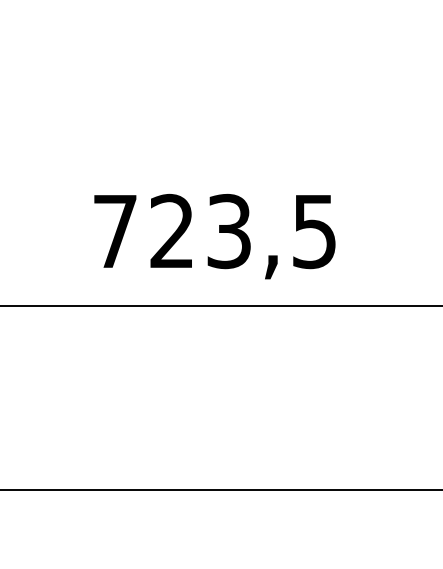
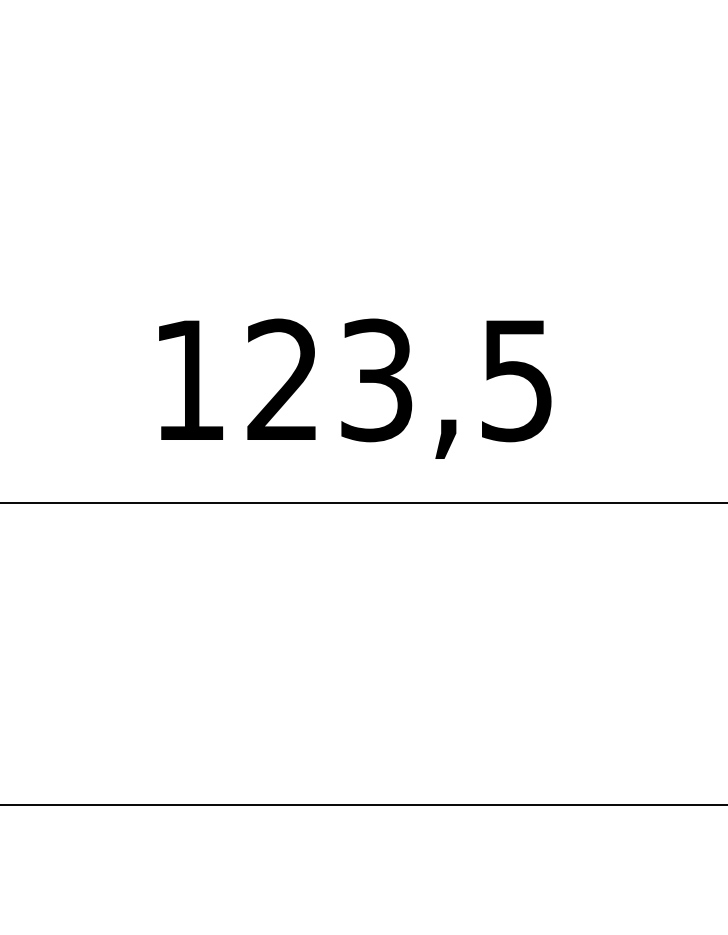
text: (115, 231) -> (189, 380), 723,5 -> 123,5

